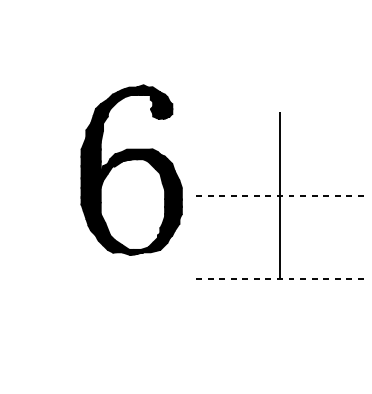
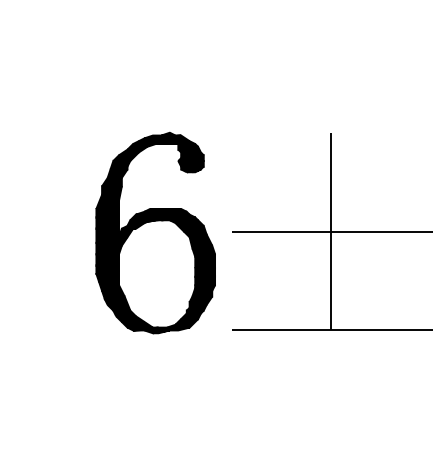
part: (131, 169) -> (155, 232), moved
line: (281, 195) -> (332, 231), dashed -> solid
line: (281, 279) -> (332, 330), dashed -> solid

